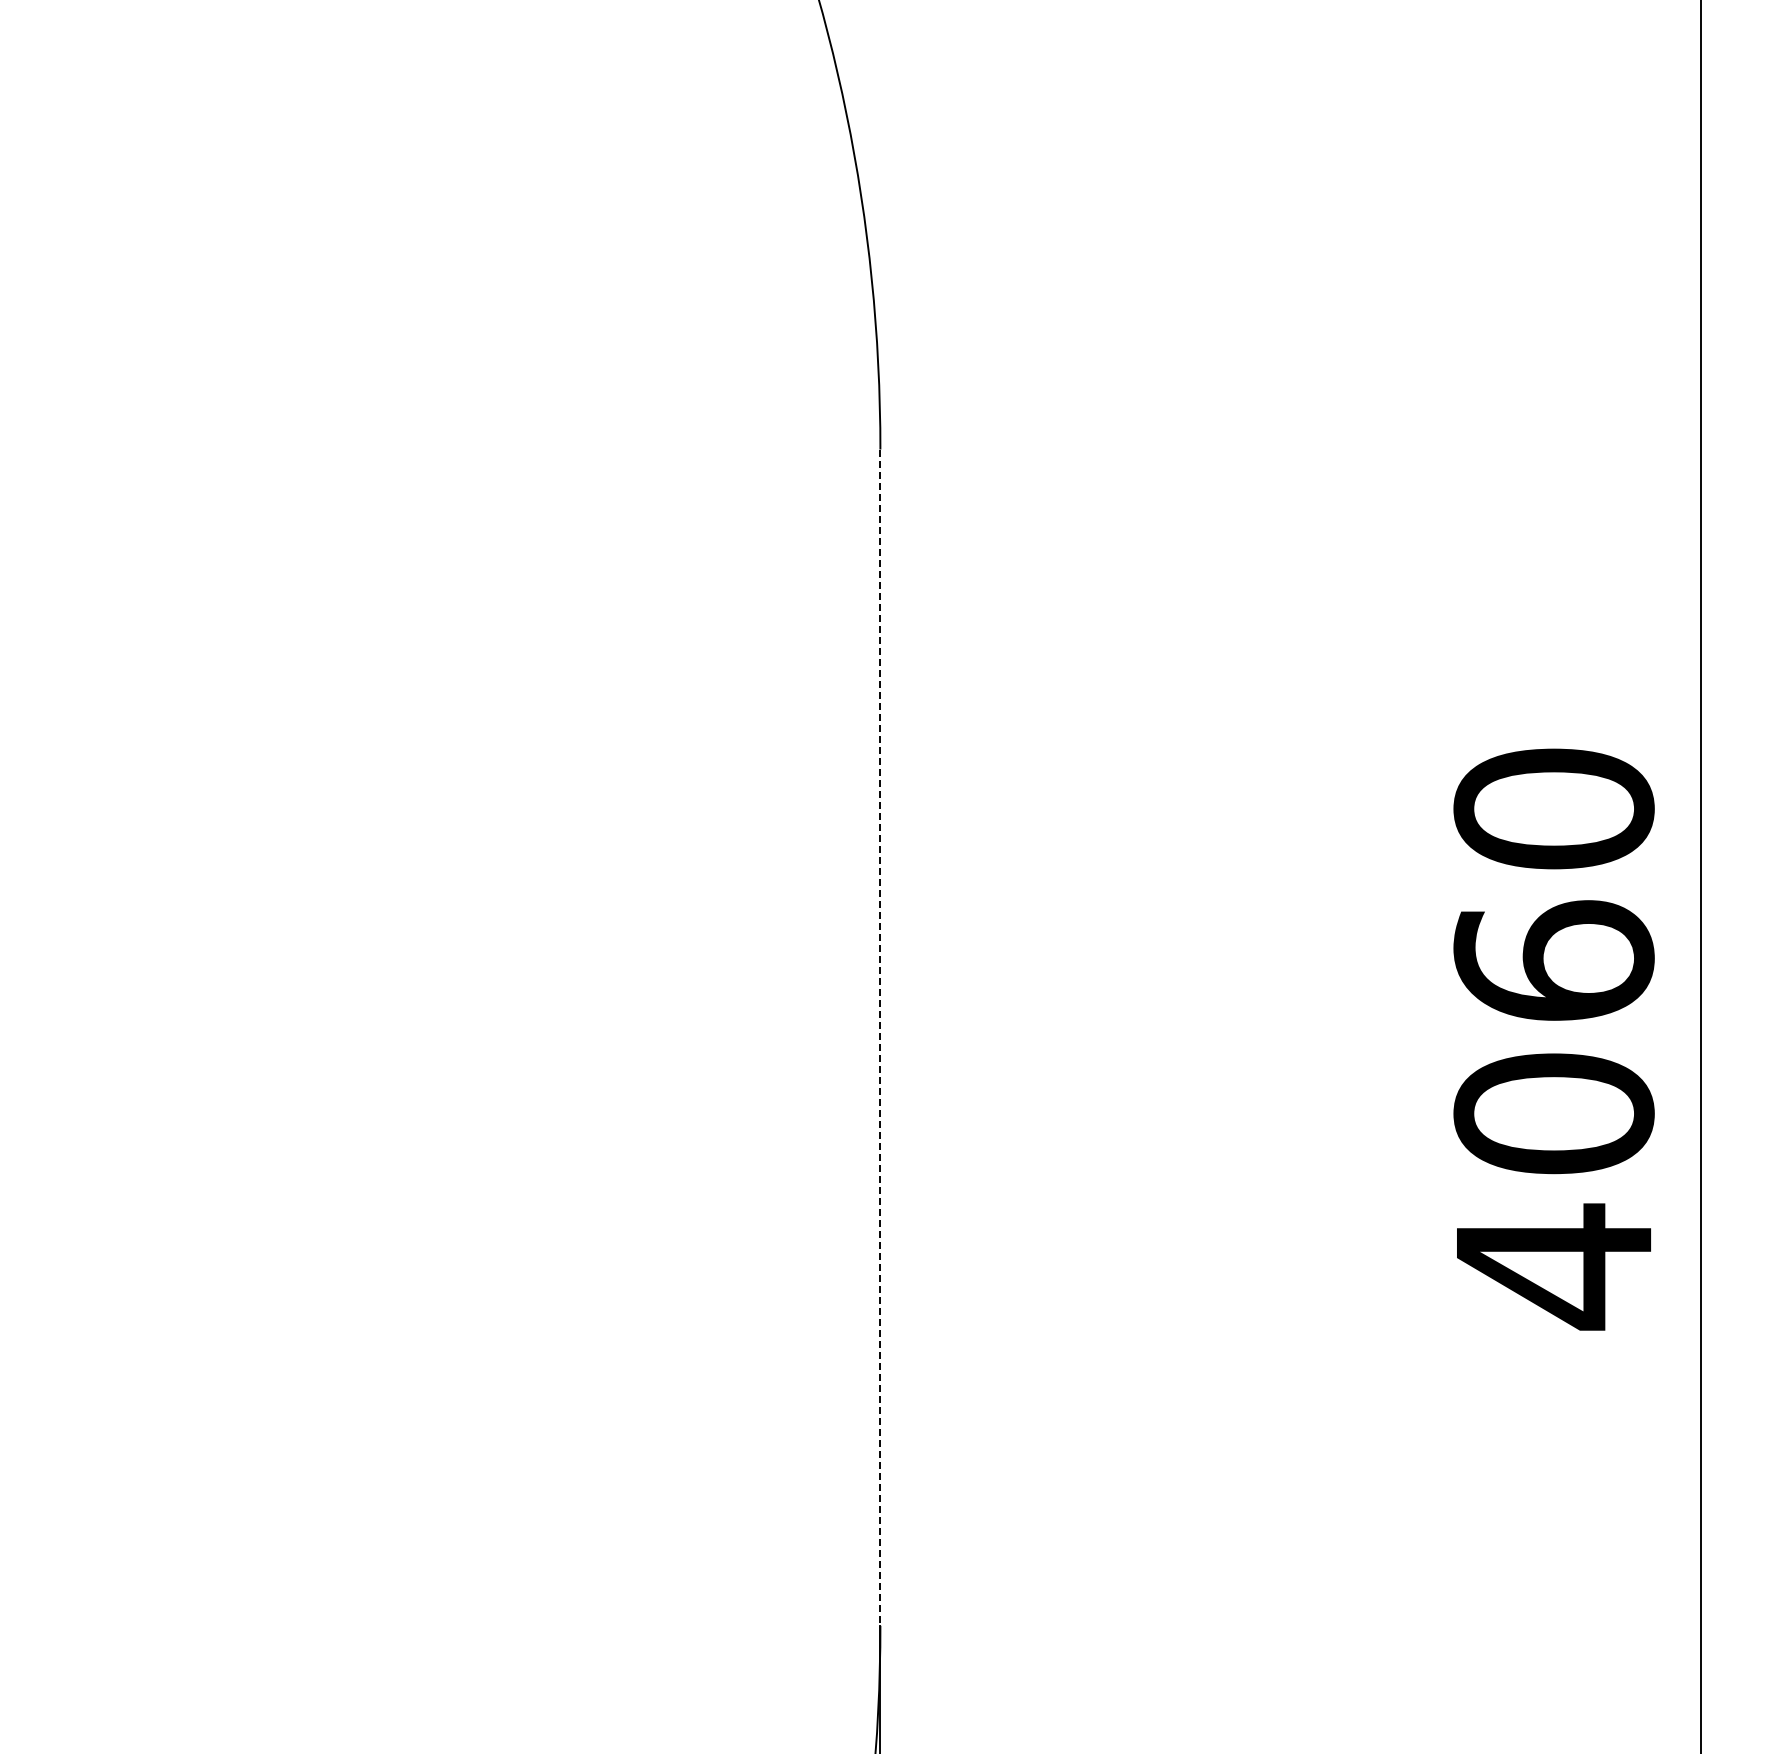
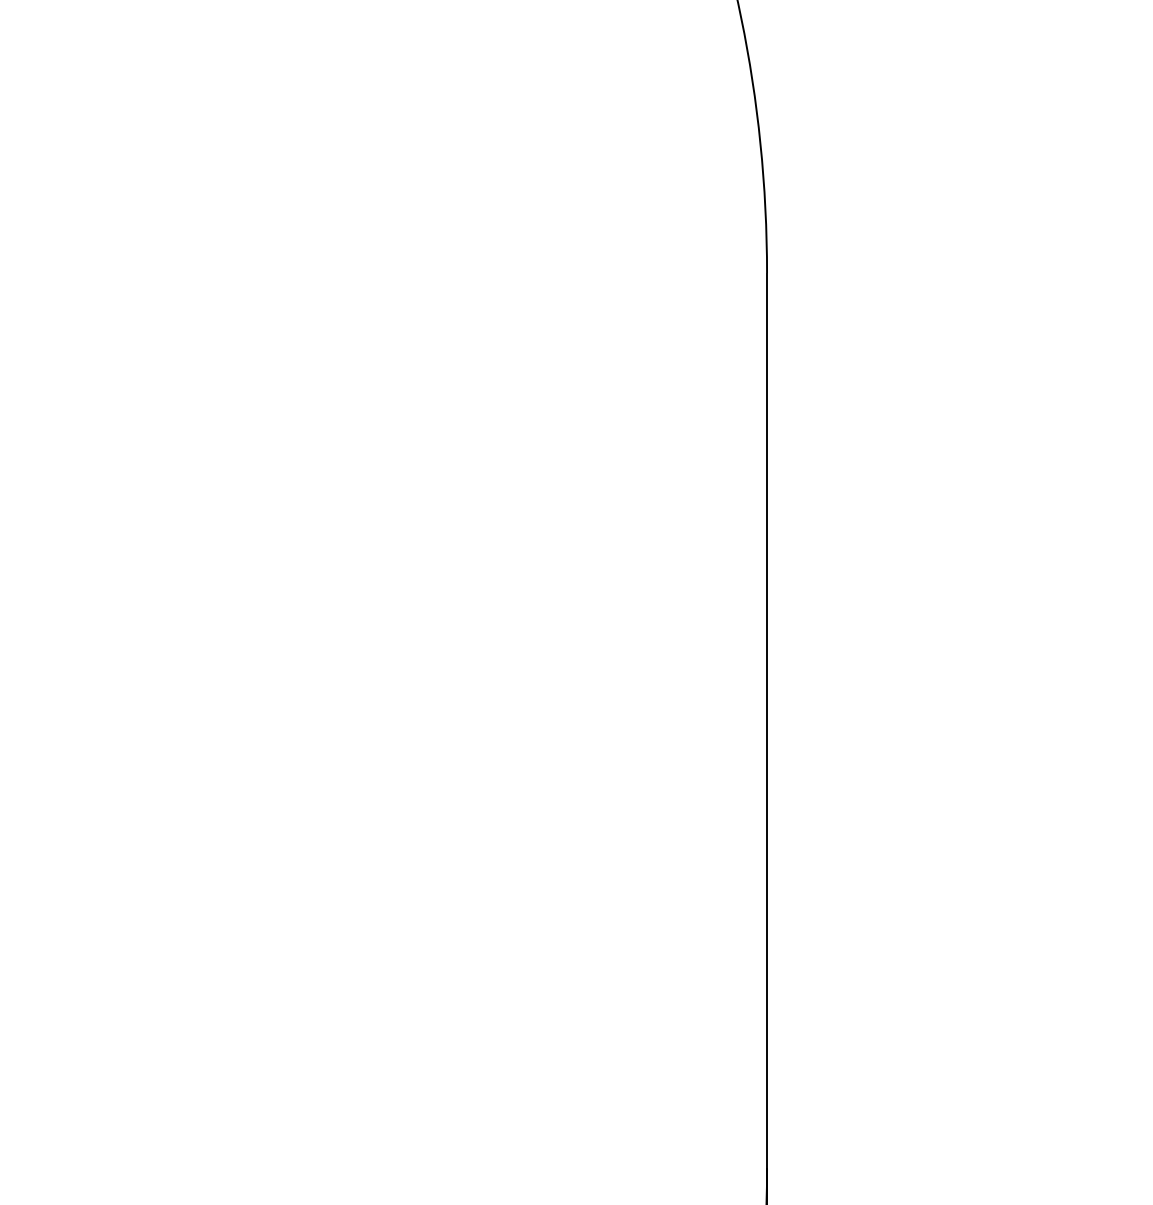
line: (880, 1038) -> (767, 721), dashed -> solid

